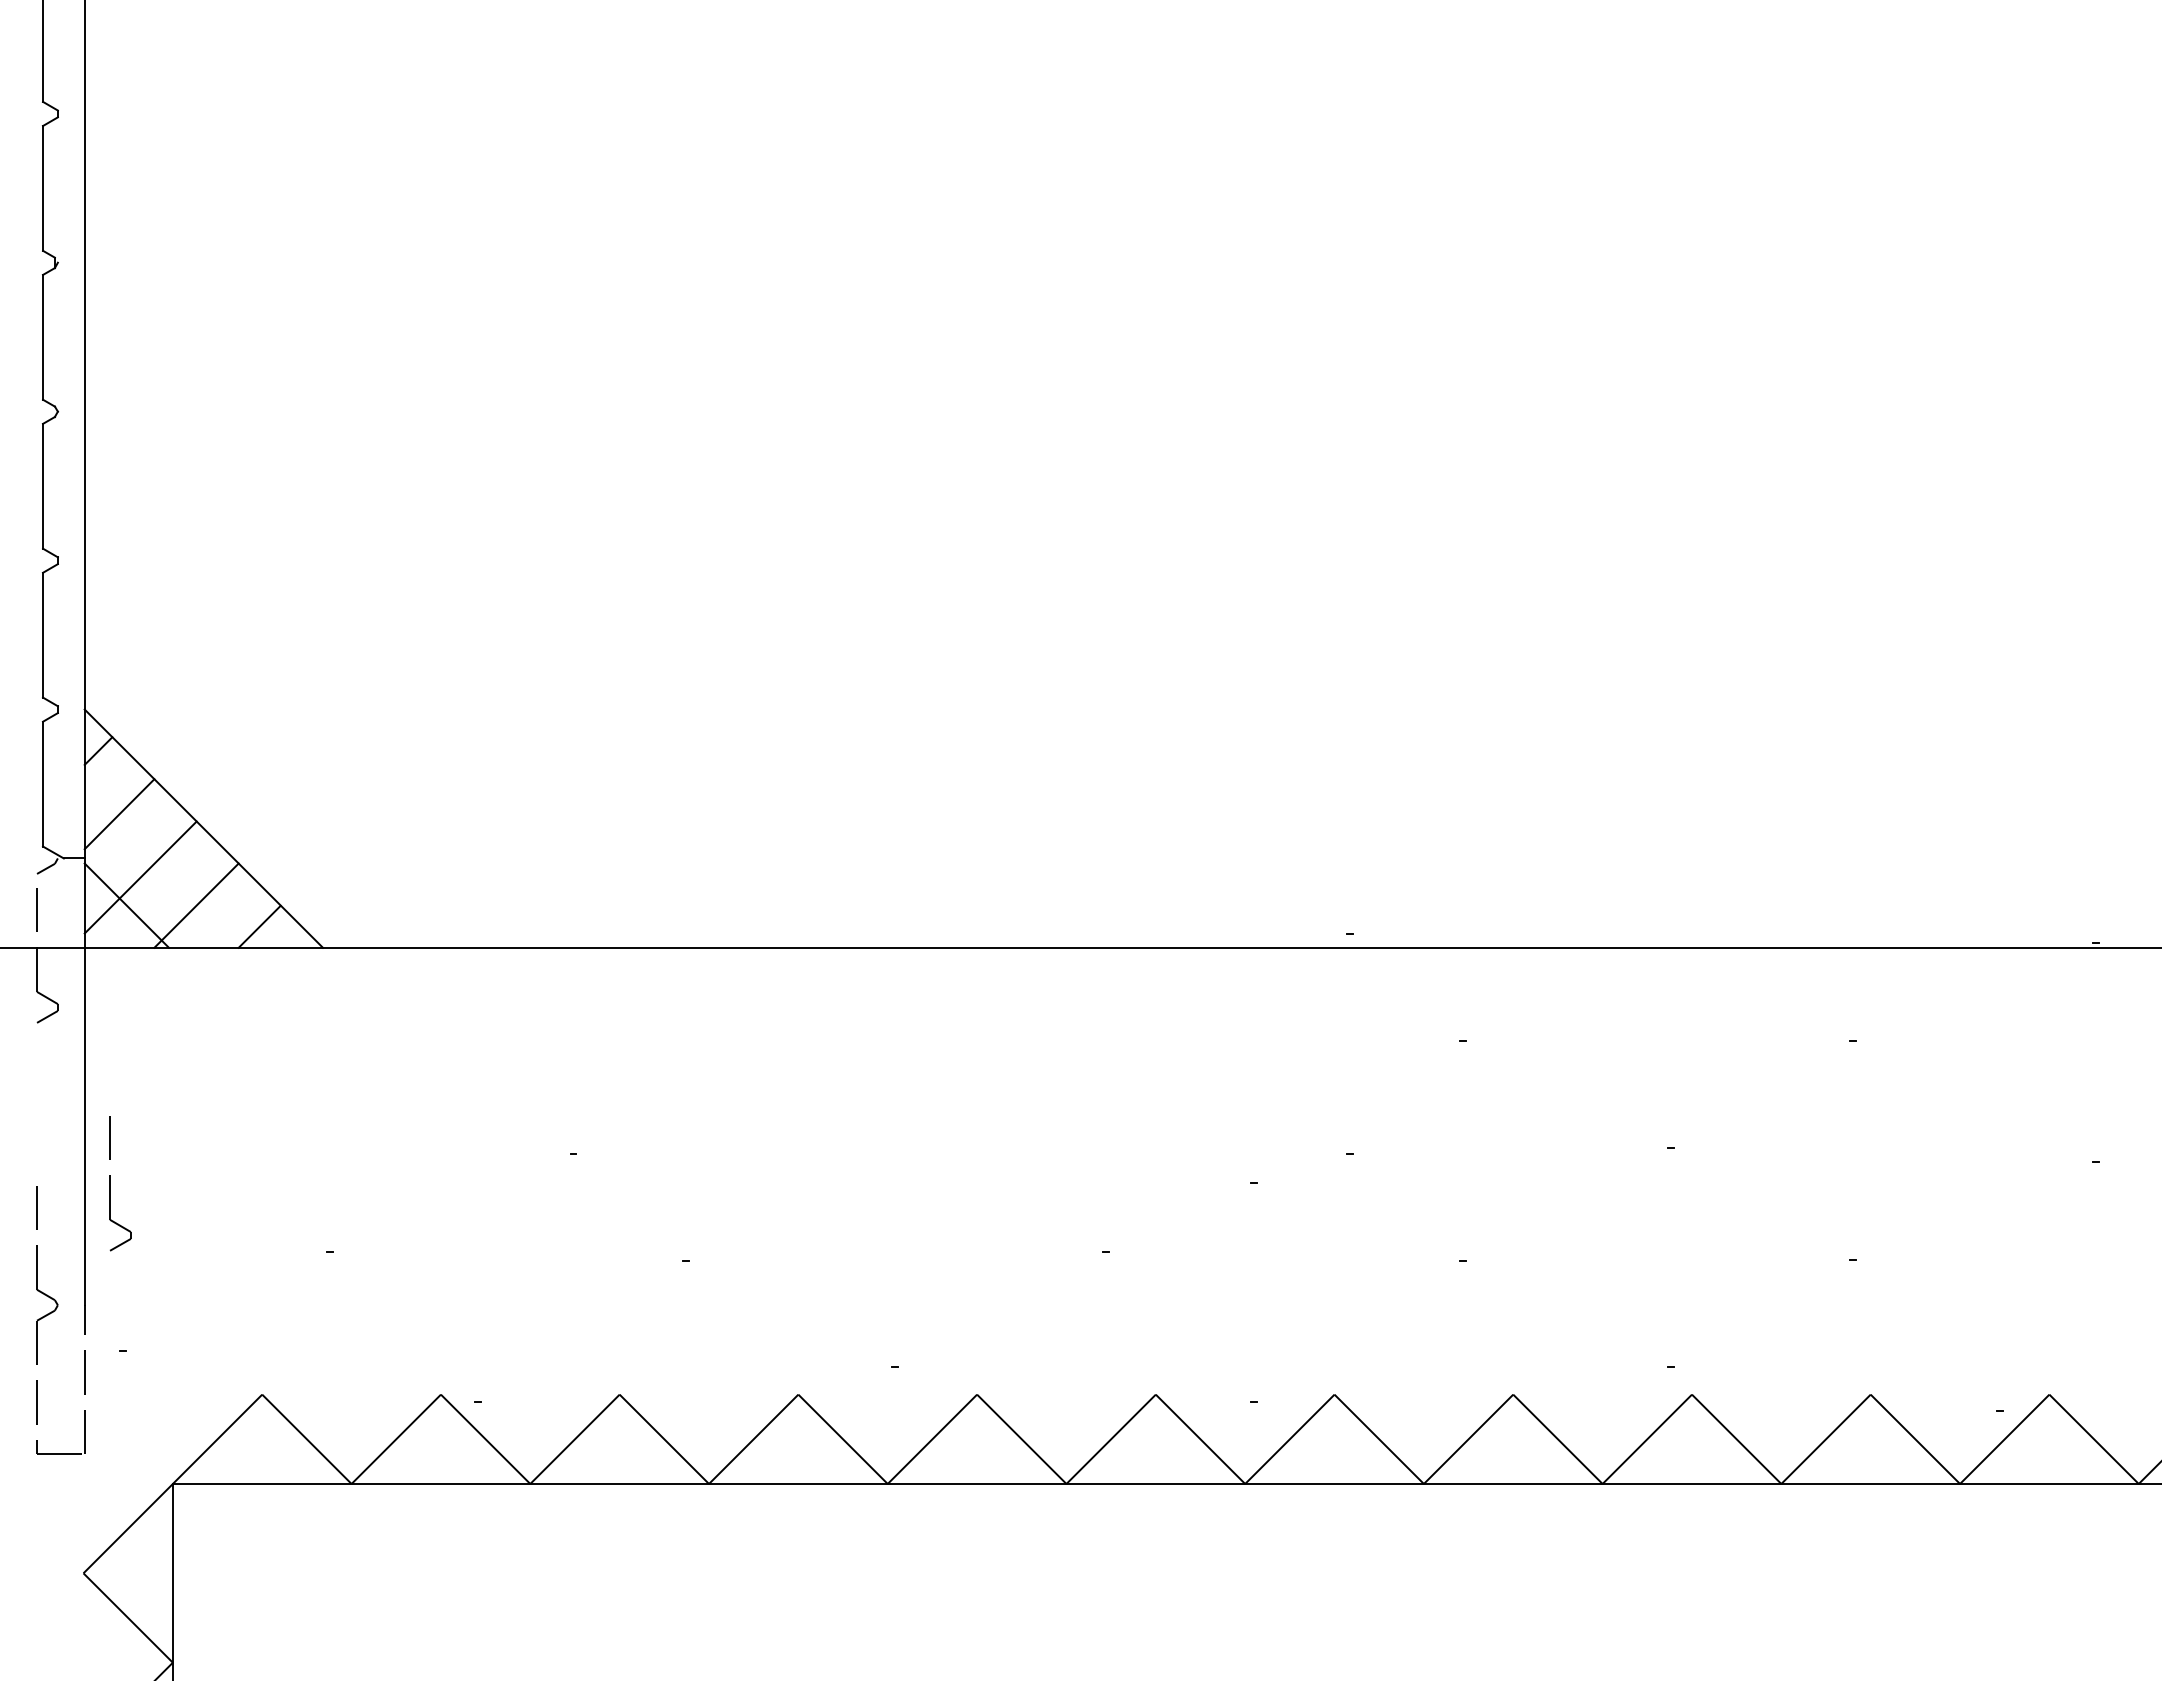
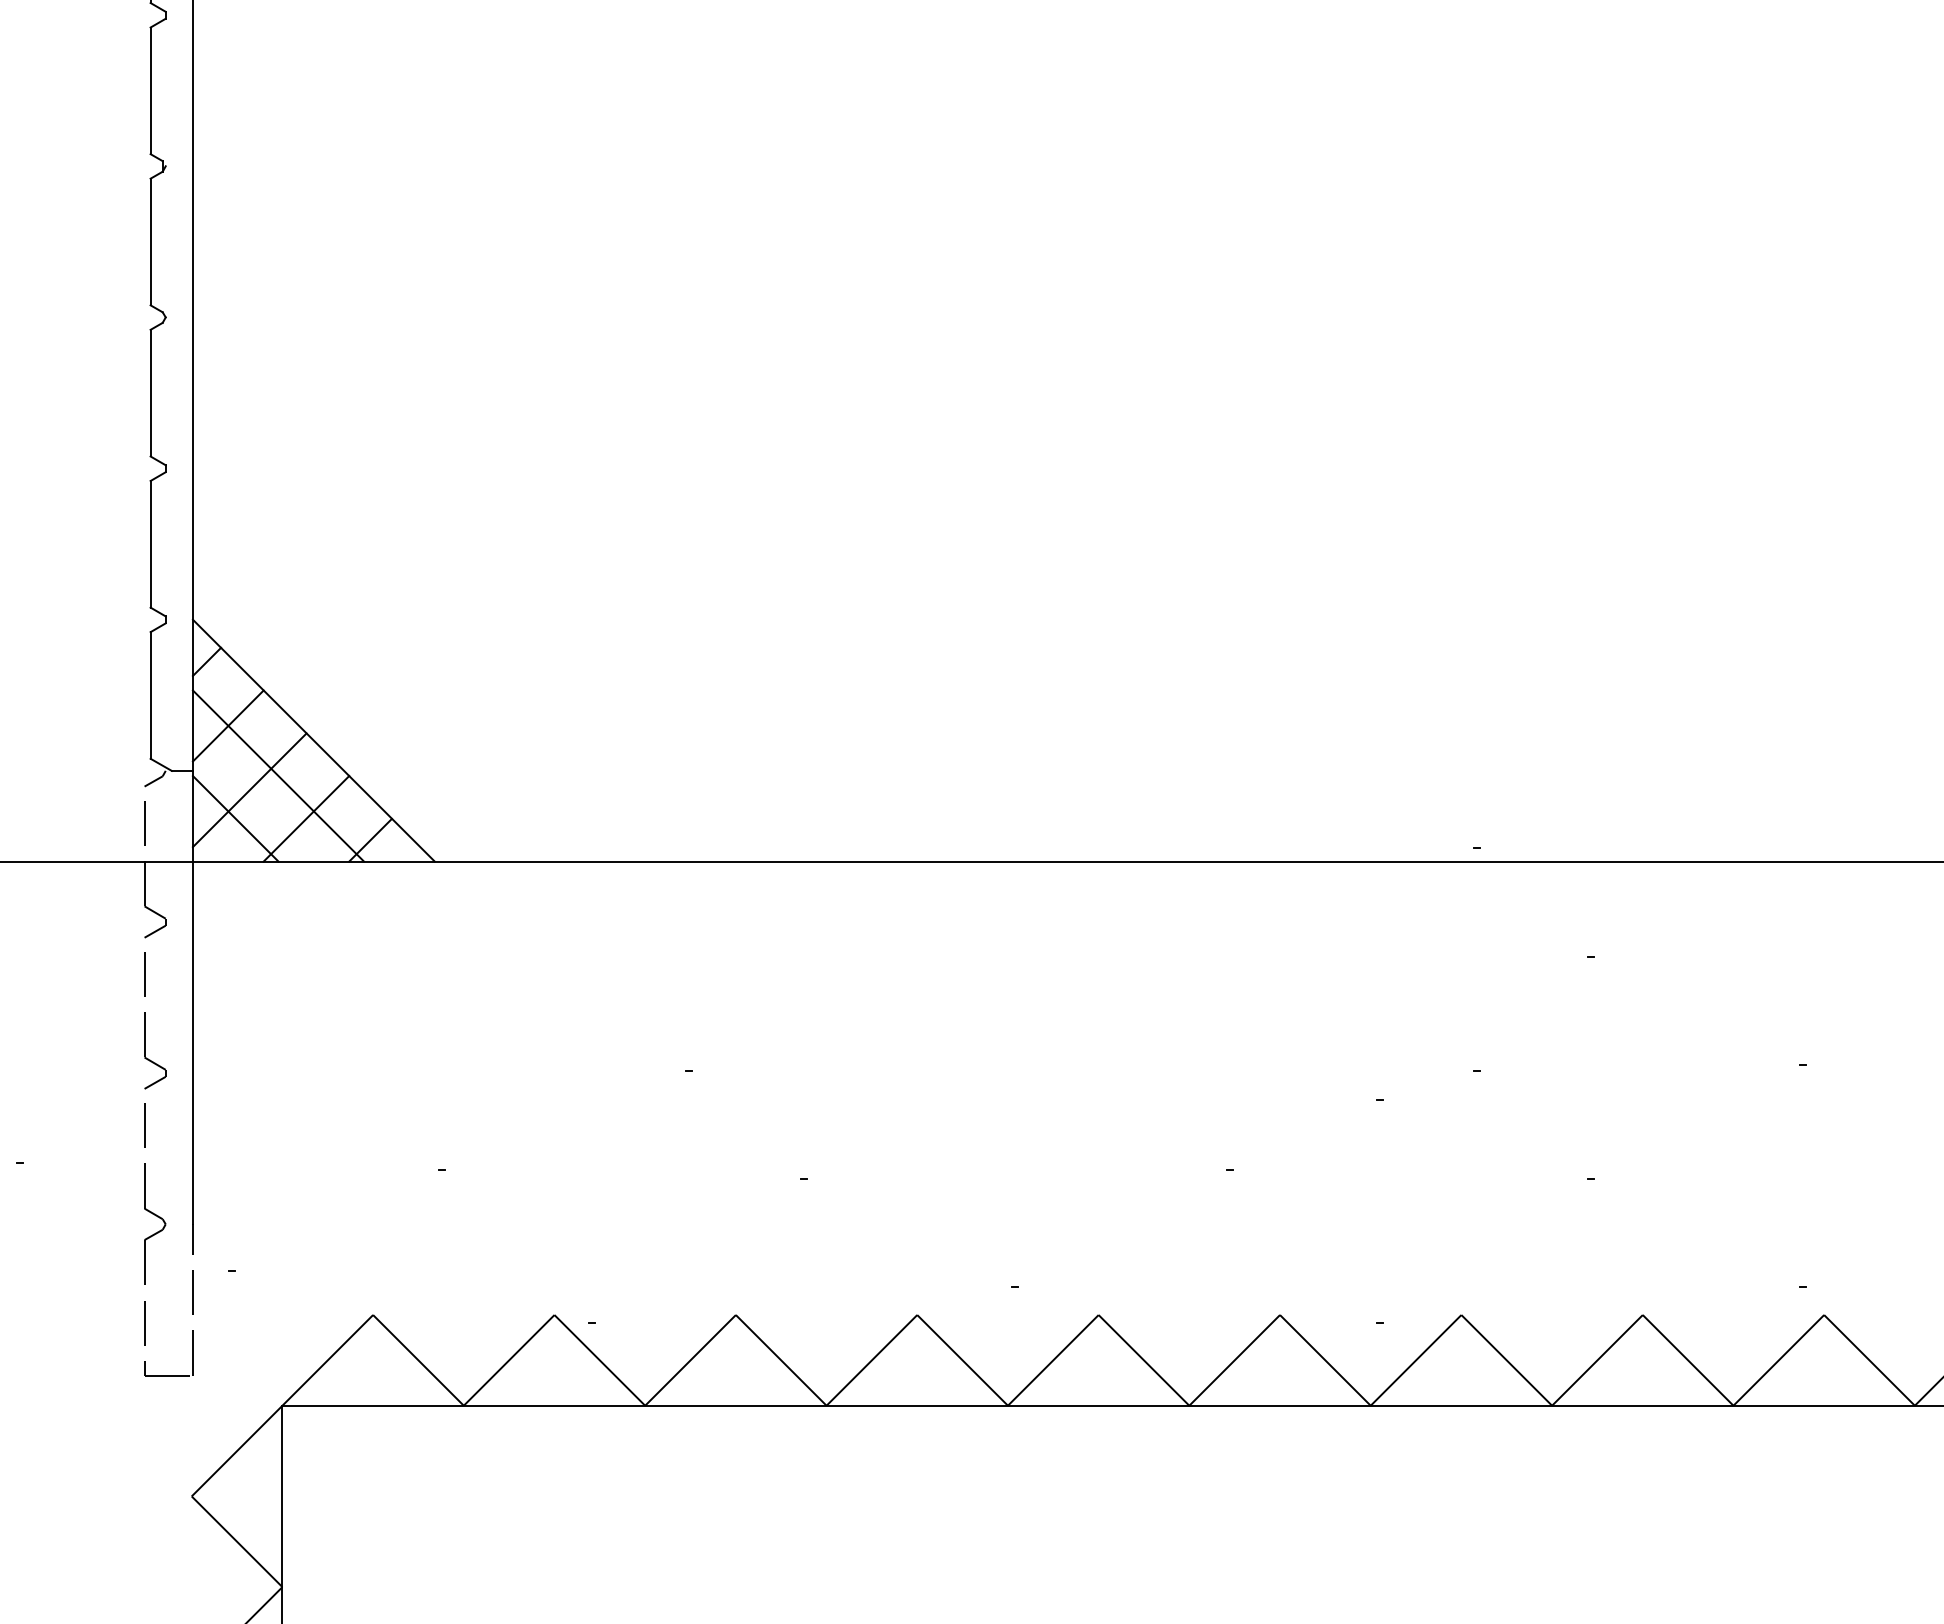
line: (168, 863) -> (277, 776), added
part: (110, 1183) -> (145, 1020), moved

